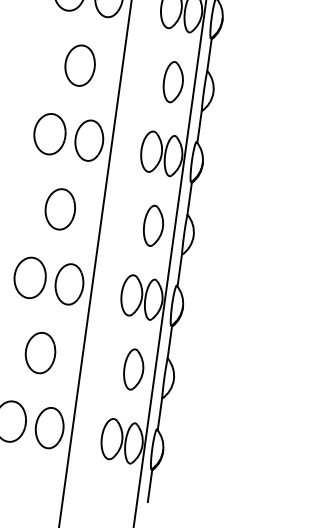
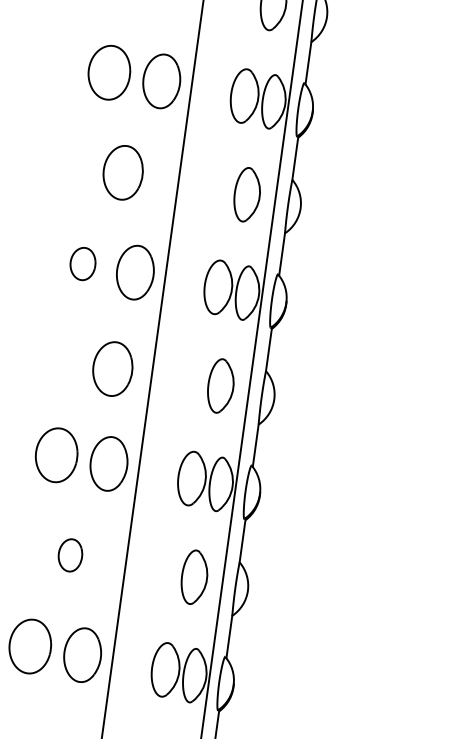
part: (49, 133) -> (82, 263), size x0.6
part: (60, 208) -> (112, 368), moved
part: (40, 353) -> (70, 555), size x0.6

